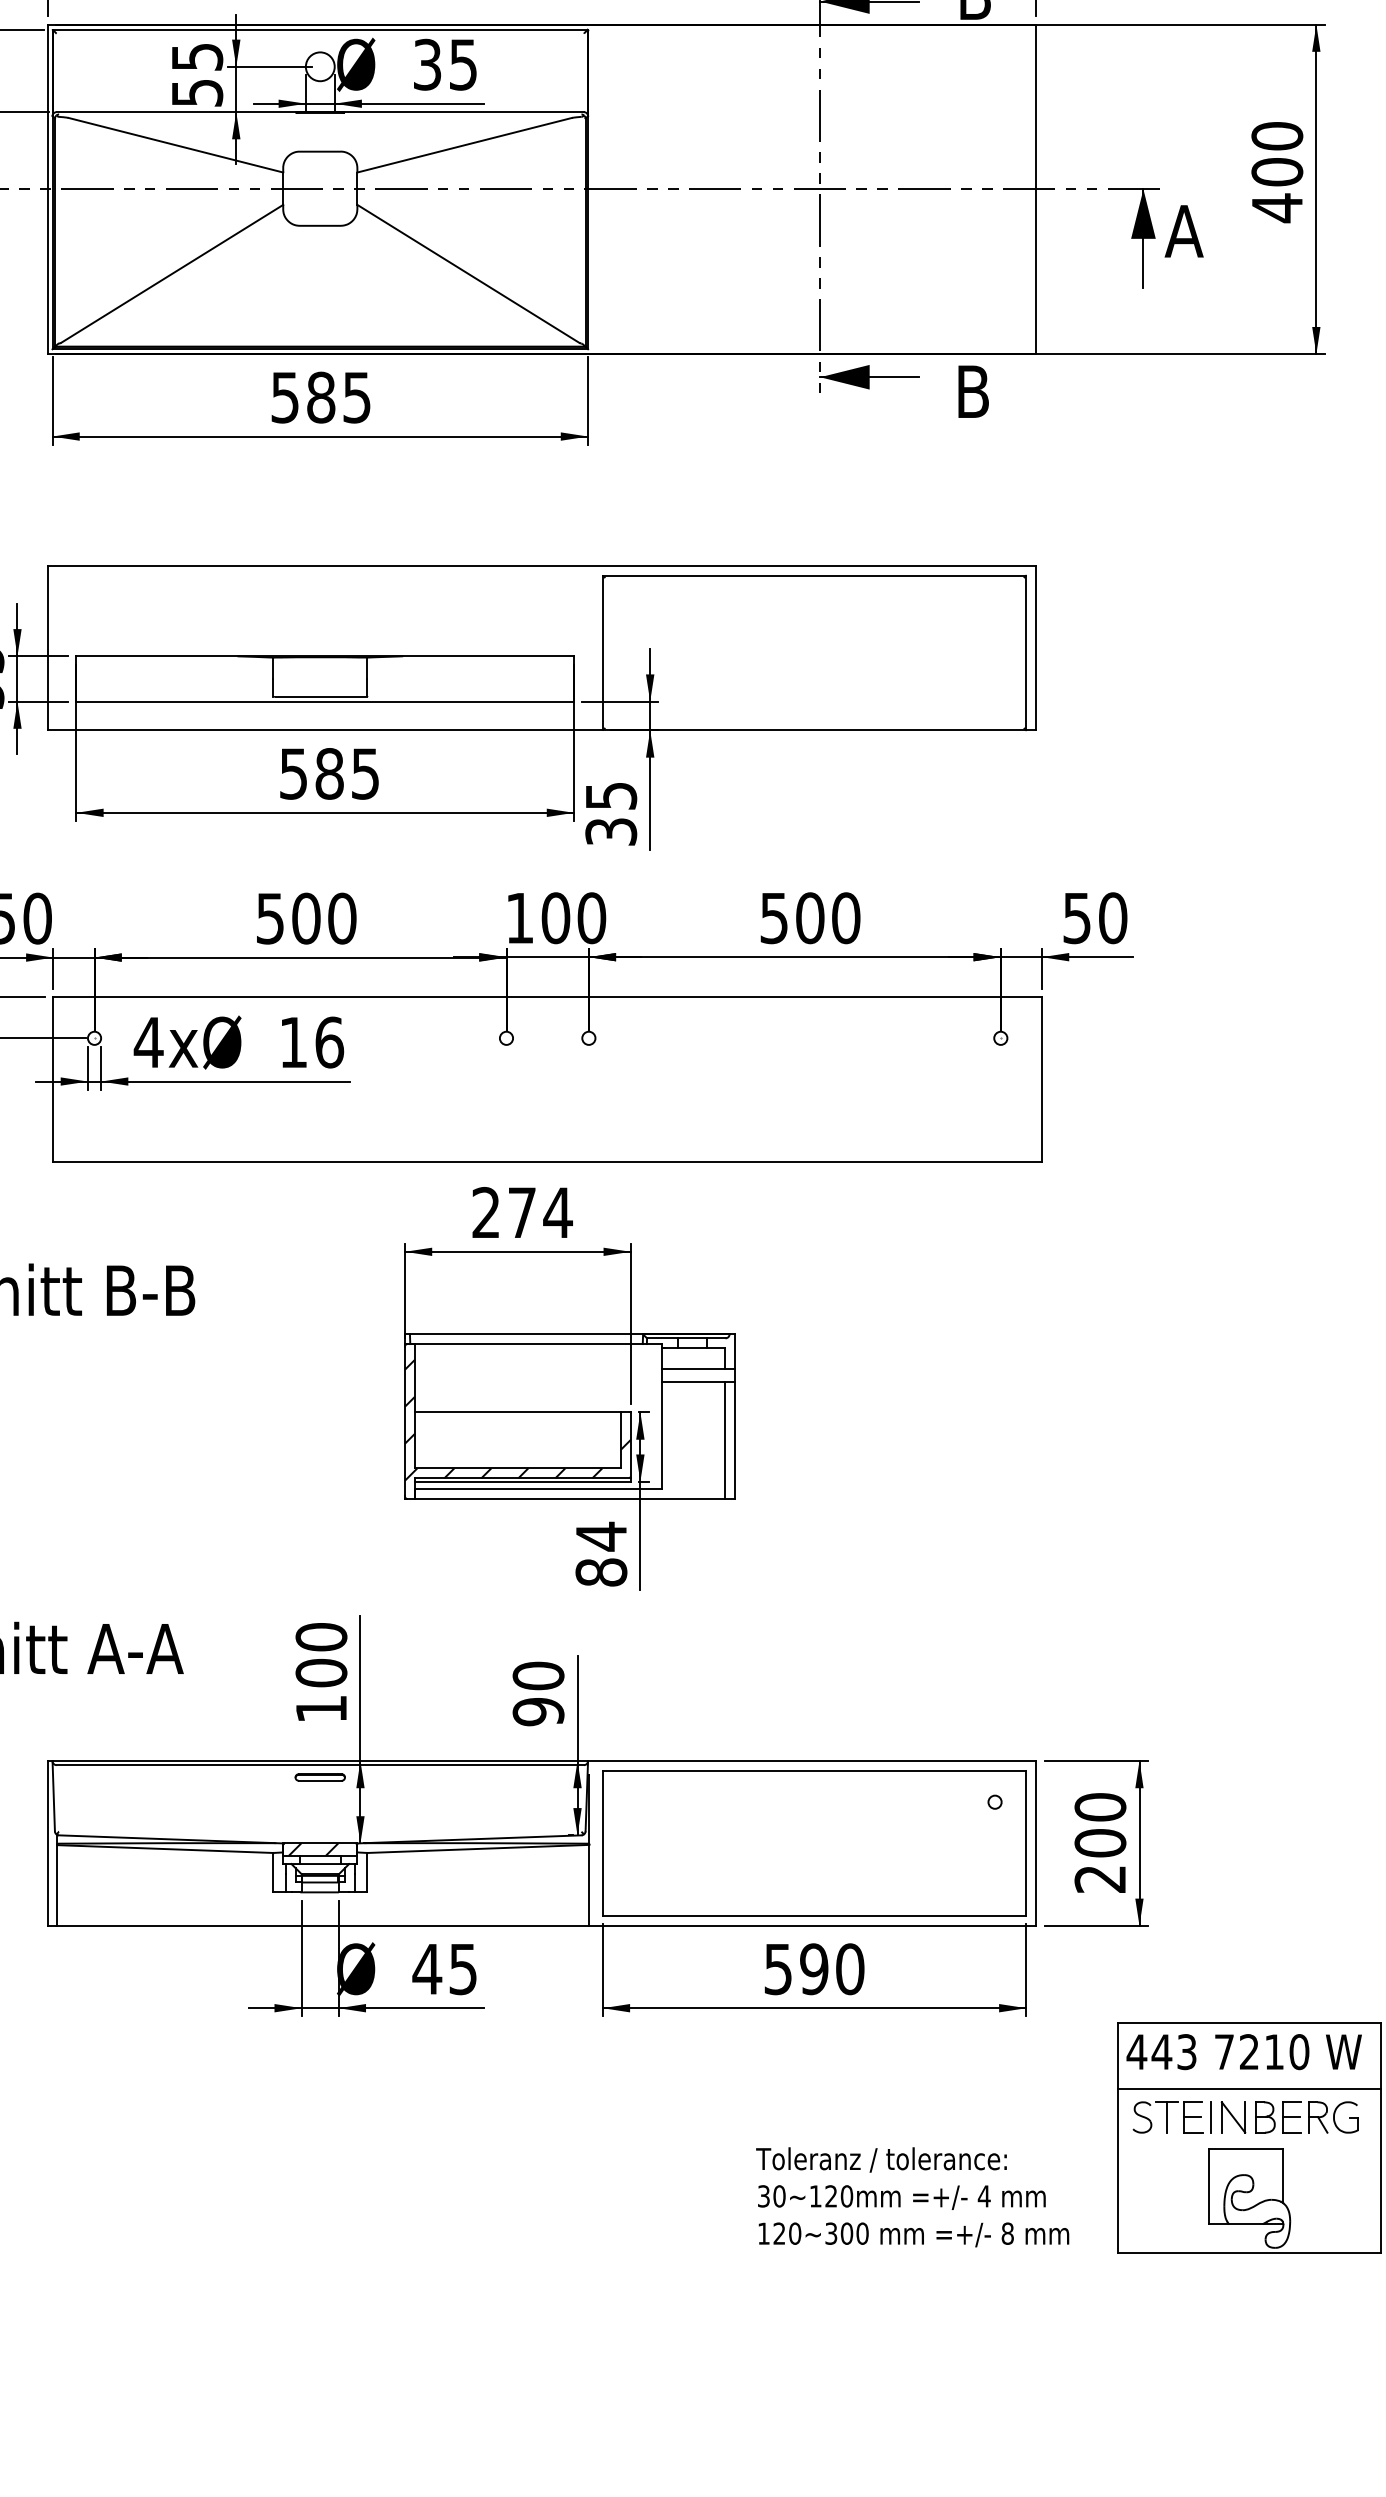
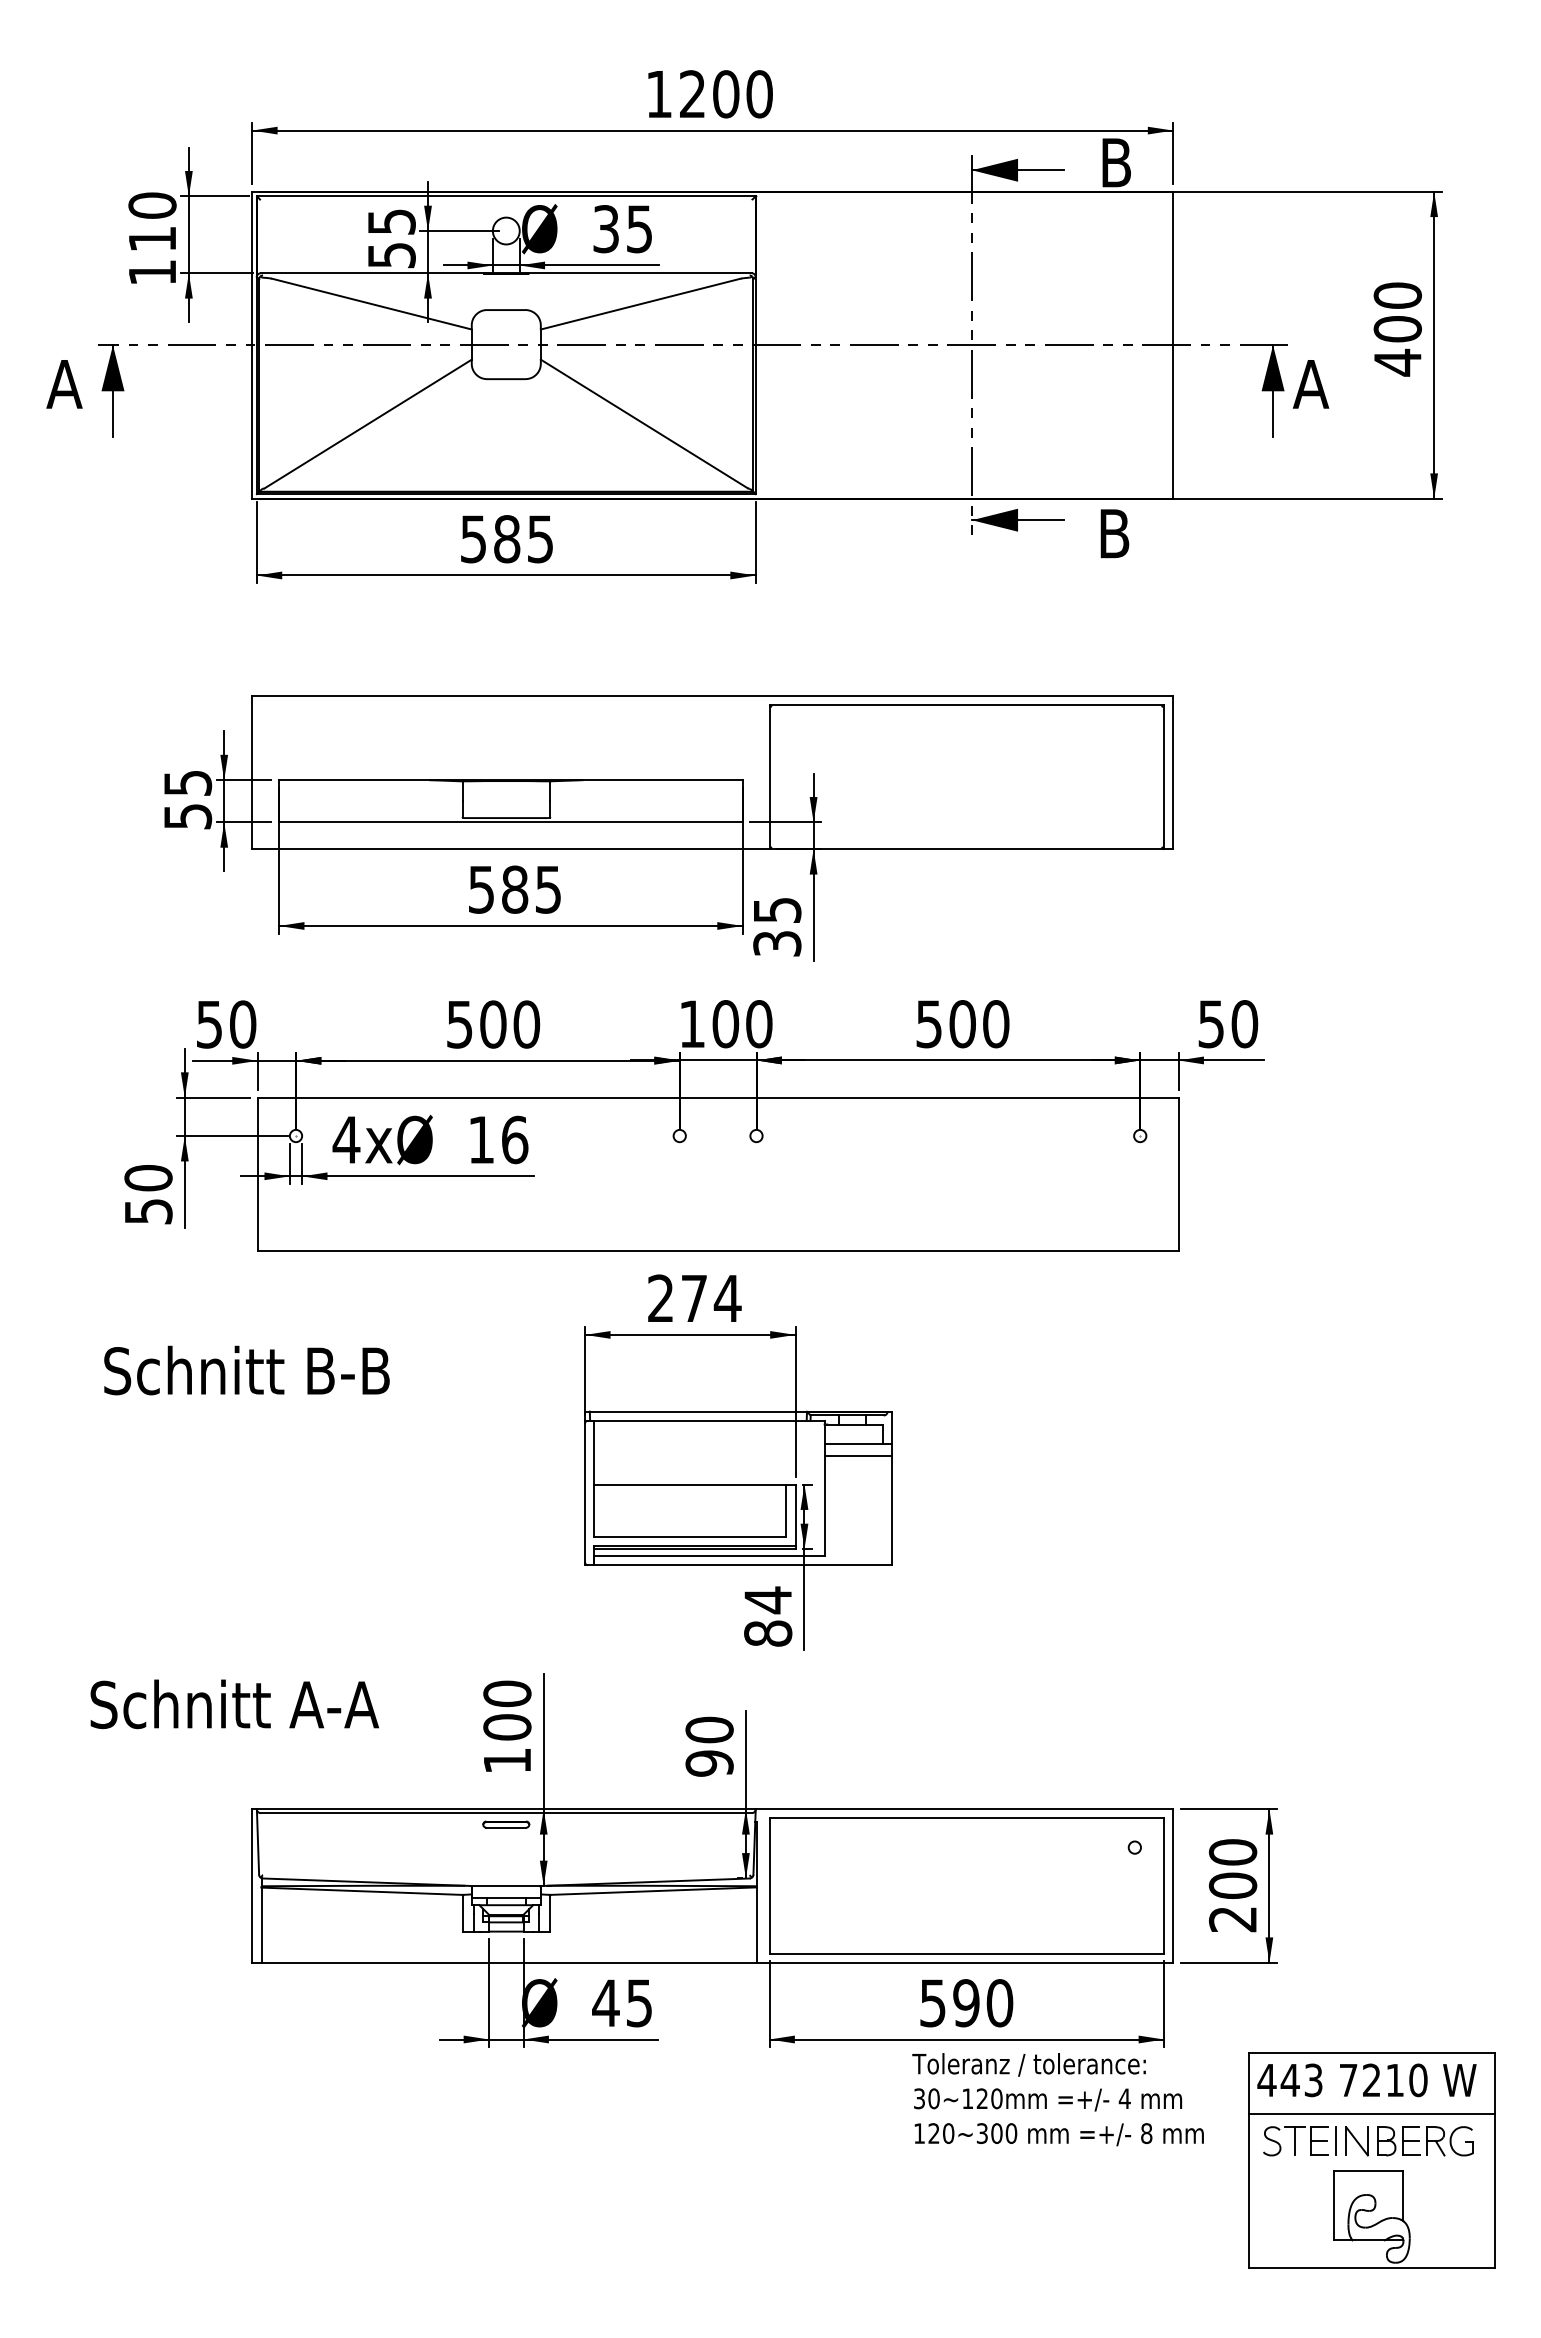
hatch: (518, 1419) -> (690, 1491), removed
line: (724, 1440) -> (882, 1510), removed
hatch: (314, 1849) -> (500, 1891), removed
text: (912, 2197) -> (1057, 2099), moved

